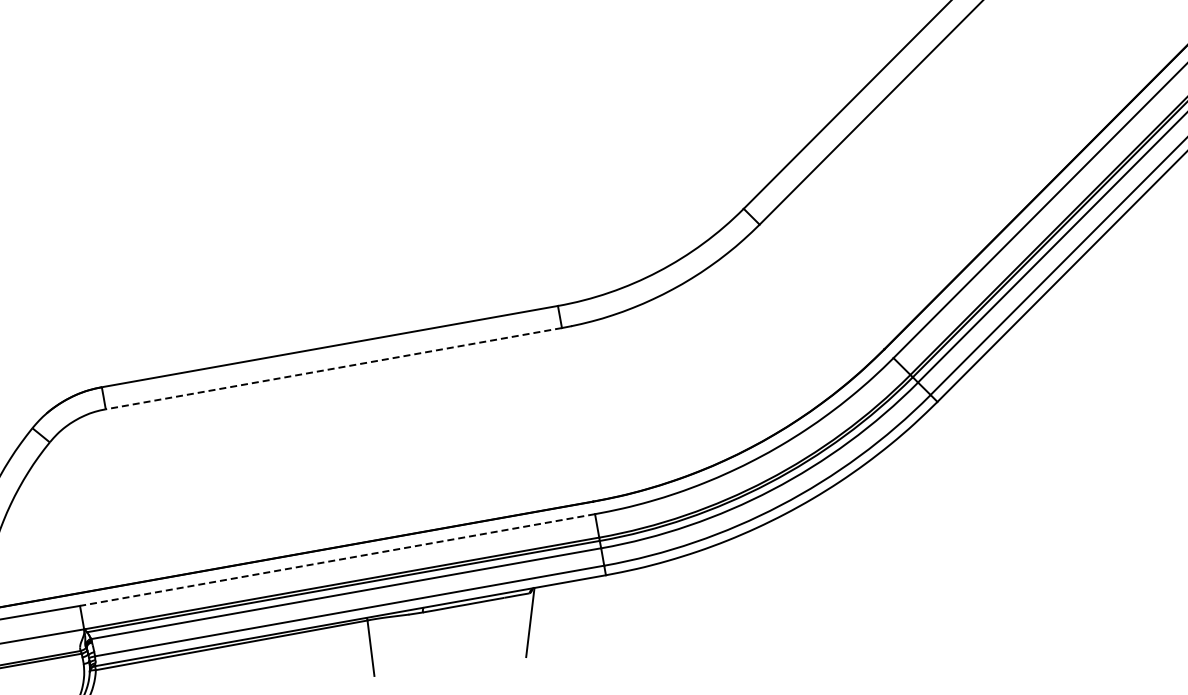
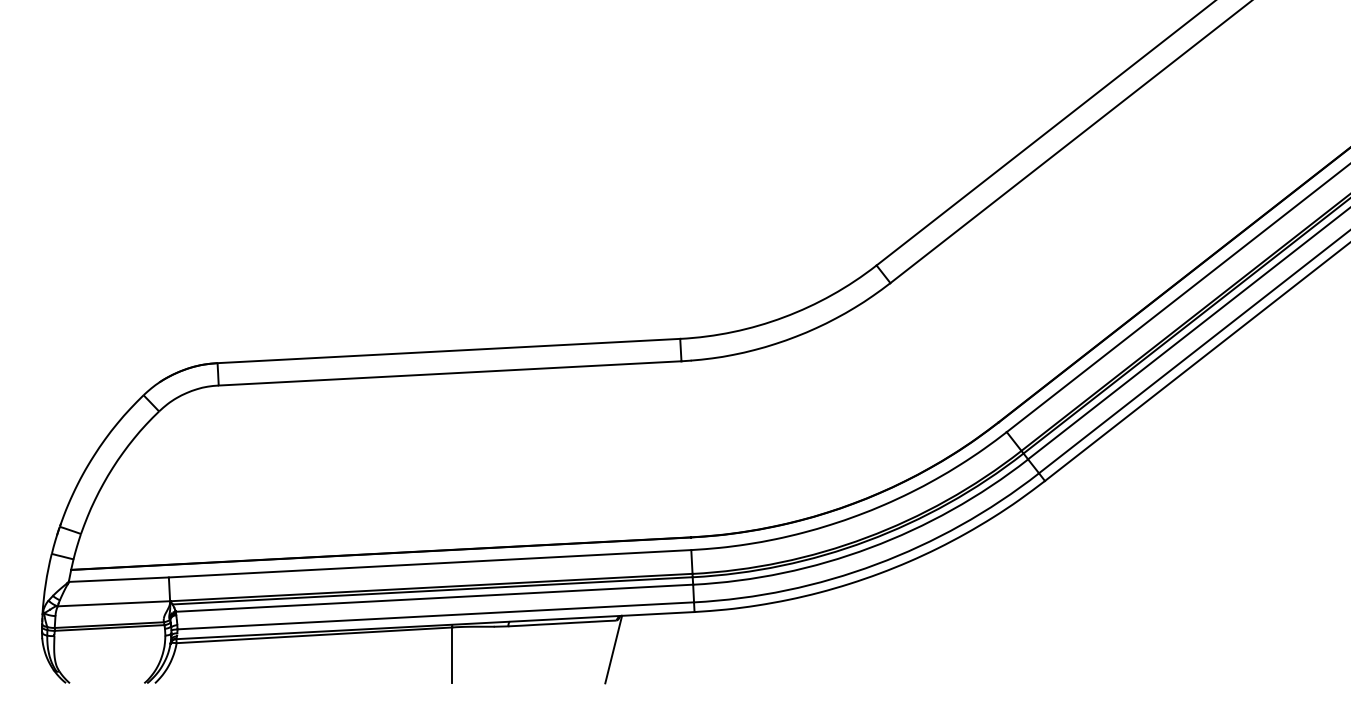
line: (334, 368) -> (450, 373), dashed -> solid
line: (337, 559) -> (430, 563), dashed -> solid

